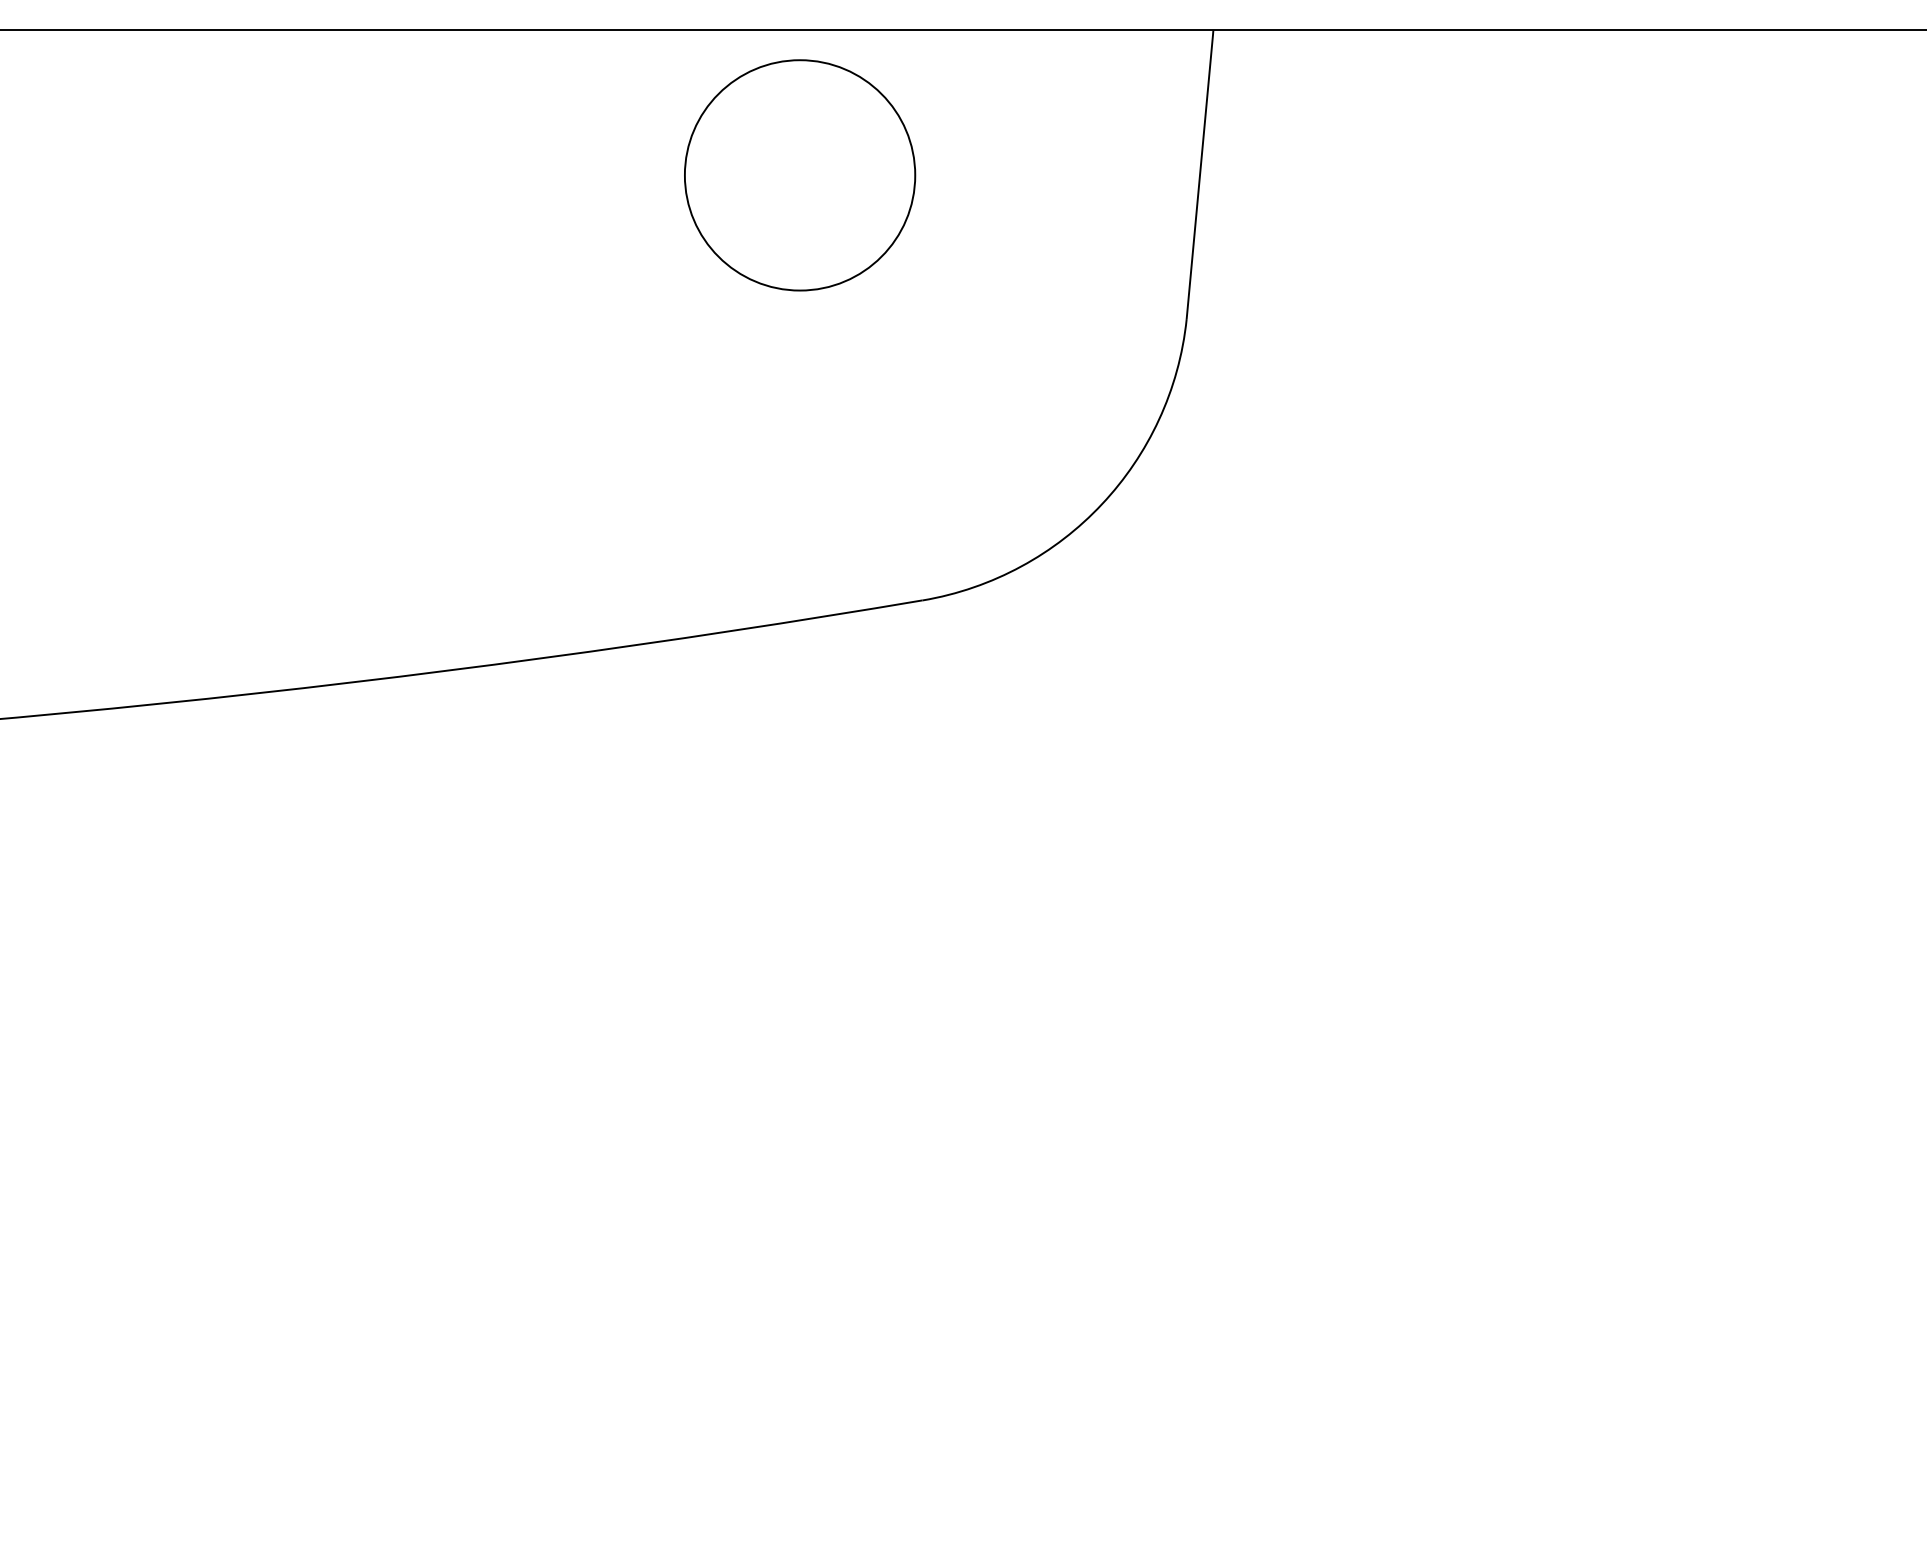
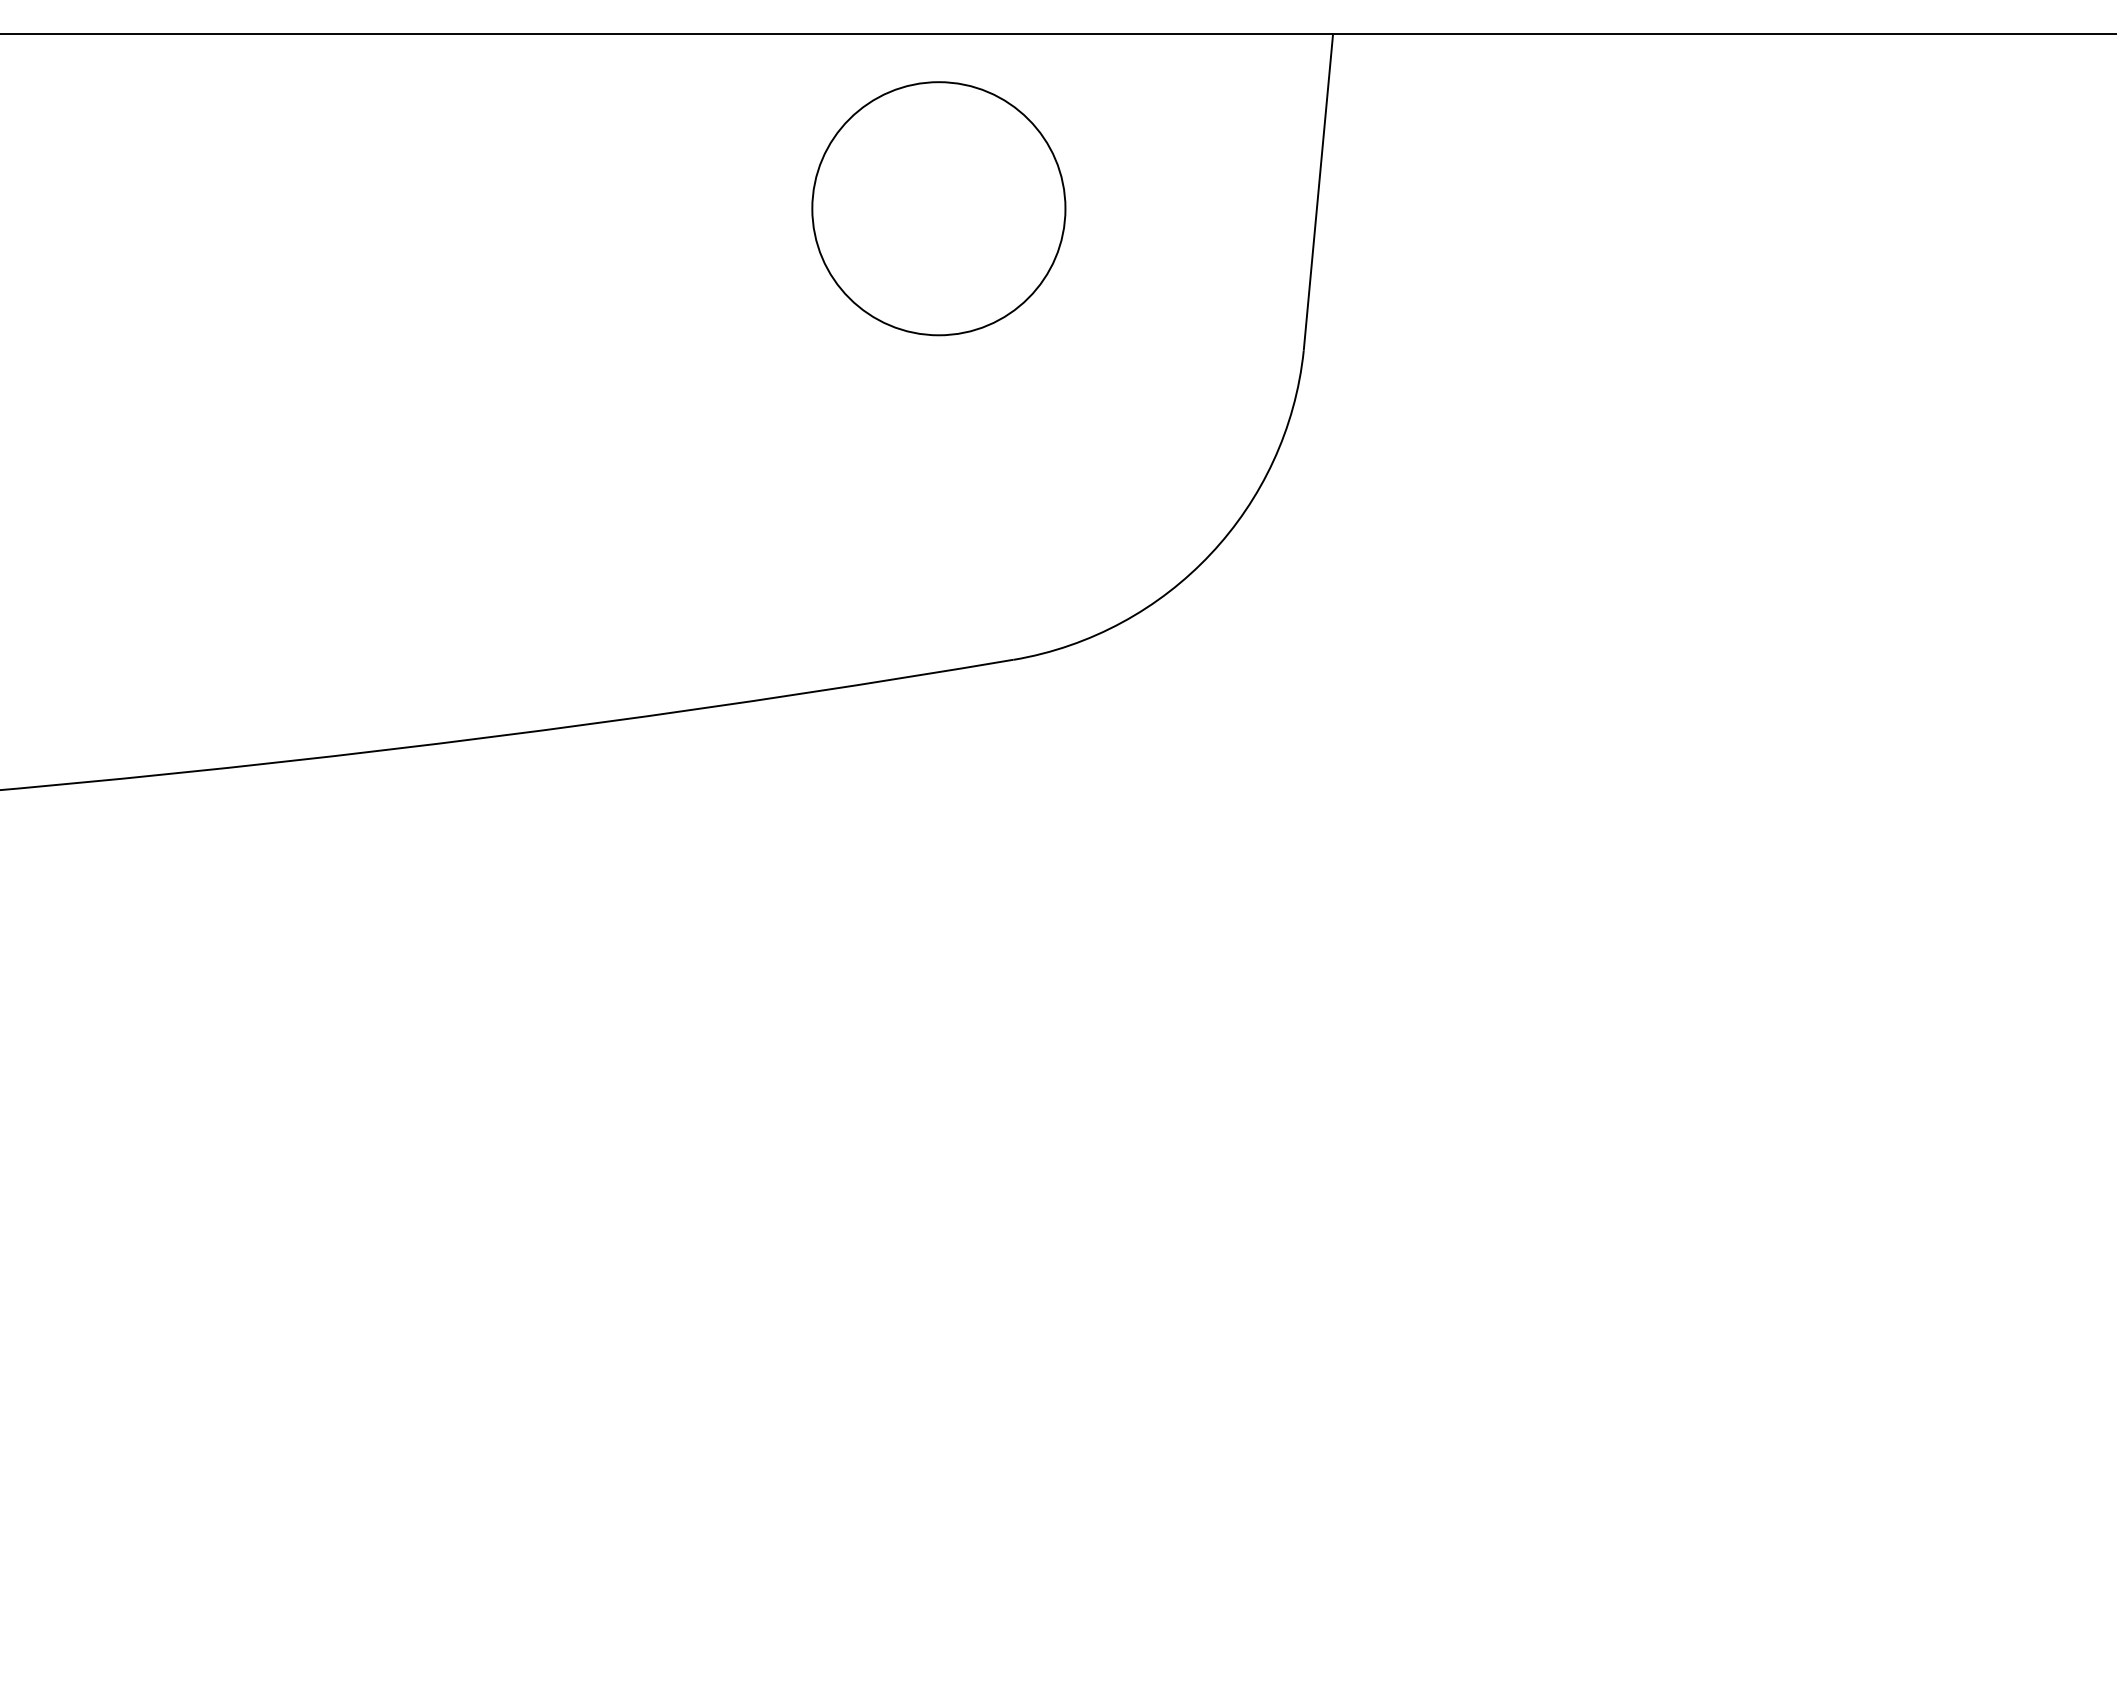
circle: (799, 175) -> (938, 208), moved

